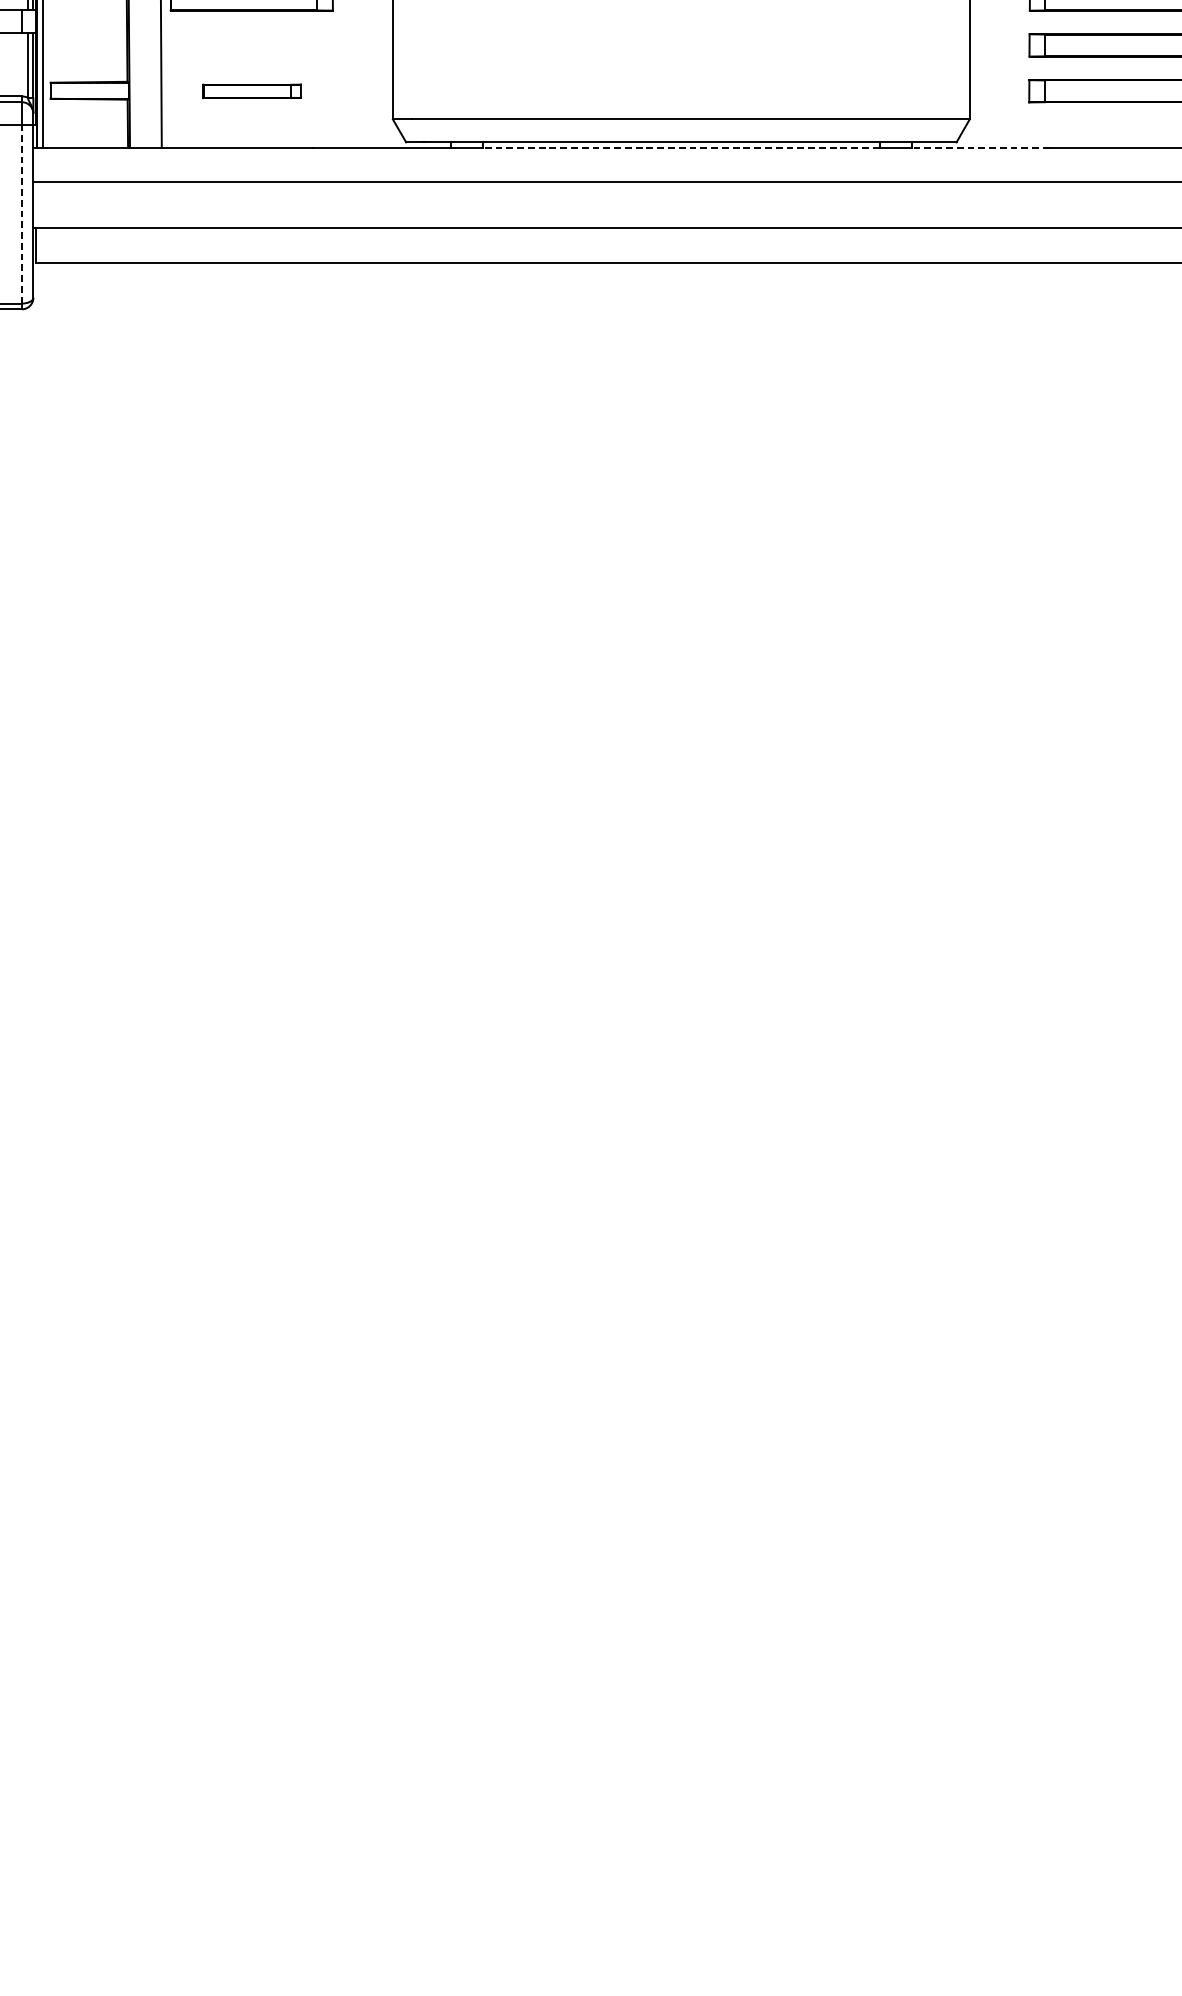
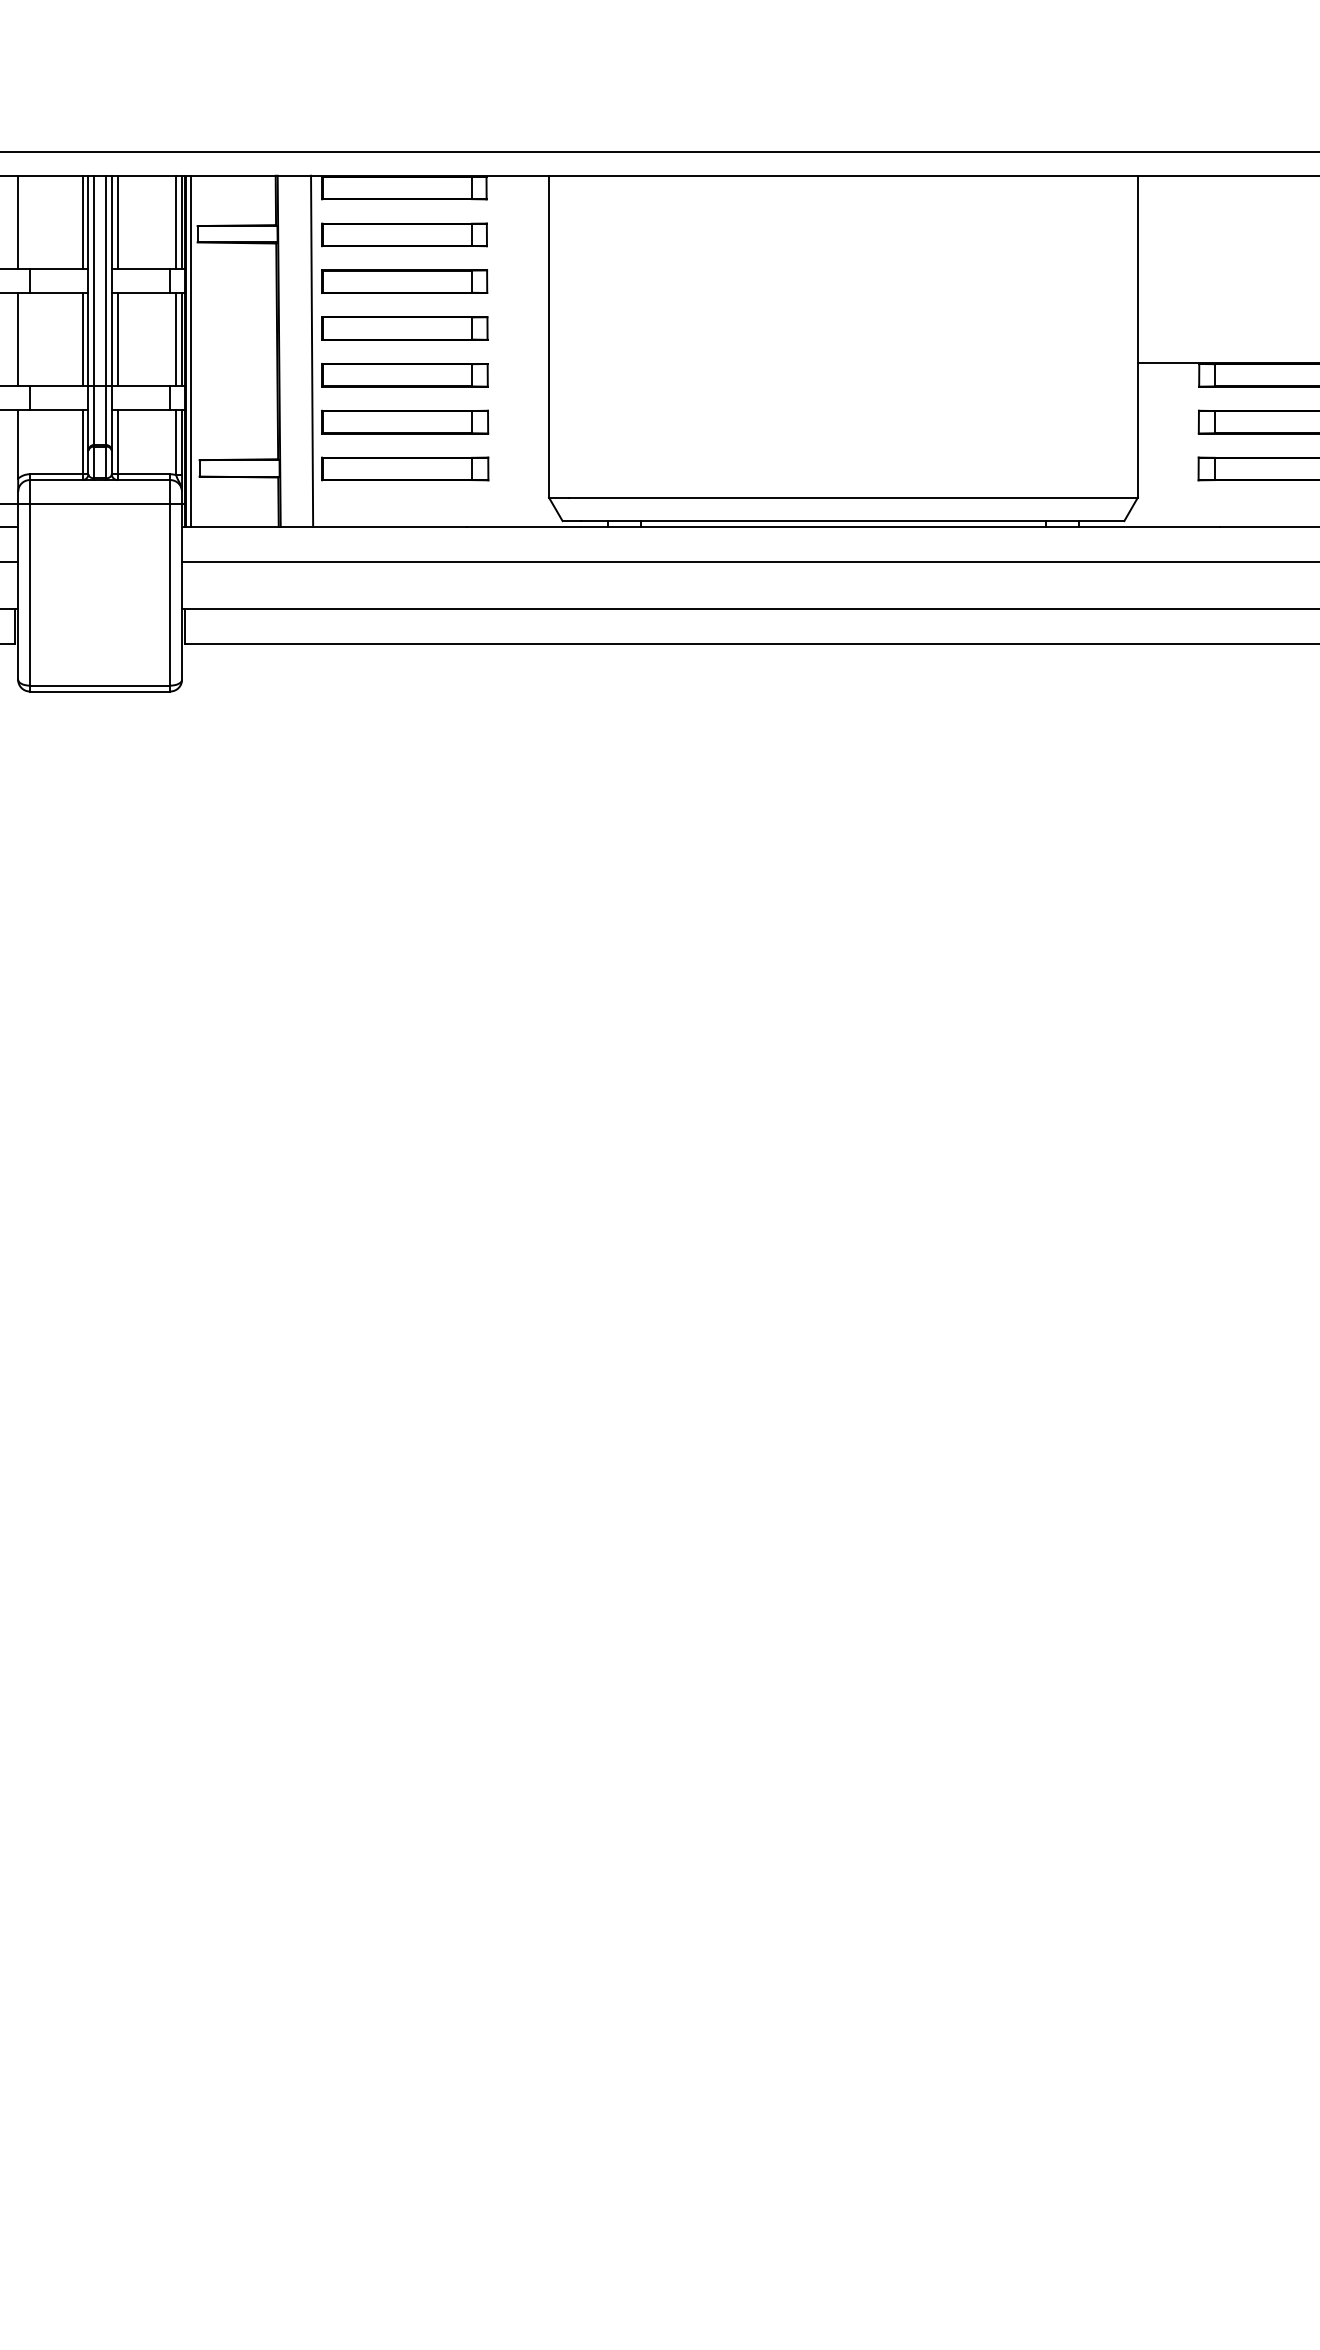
part: (252, 44) -> (405, 421), added
part: (252, 90) -> (405, 468), size x1.67
line: (680, 147) -> (842, 526), dashed -> solid
line: (980, 147) -> (1148, 526), dashed -> solid
line: (22, 214) -> (170, 594), dashed -> solid

